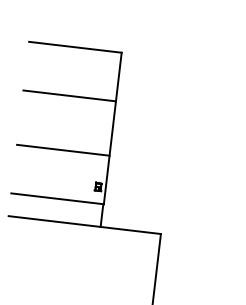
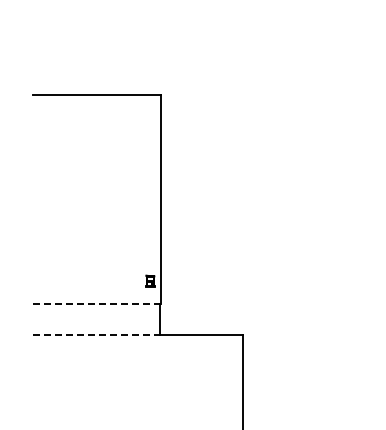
line: (69, 95) -> (96, 161), removed
line: (63, 149) -> (96, 236), removed
line: (57, 198) -> (96, 303), solid -> dashed
line: (54, 221) -> (96, 335), solid -> dashed

